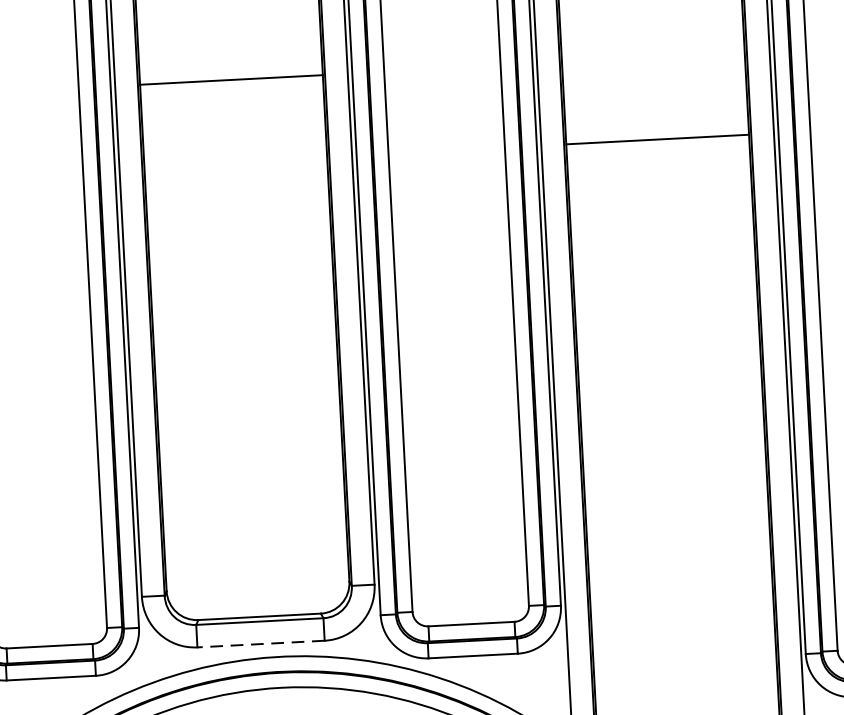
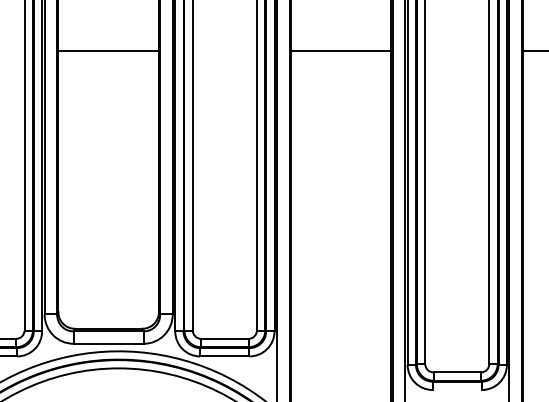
line: (231, 80) -> (108, 51), moved
line: (656, 140) -> (340, 51), moved
line: (260, 643) -> (108, 343), dashed -> solid

